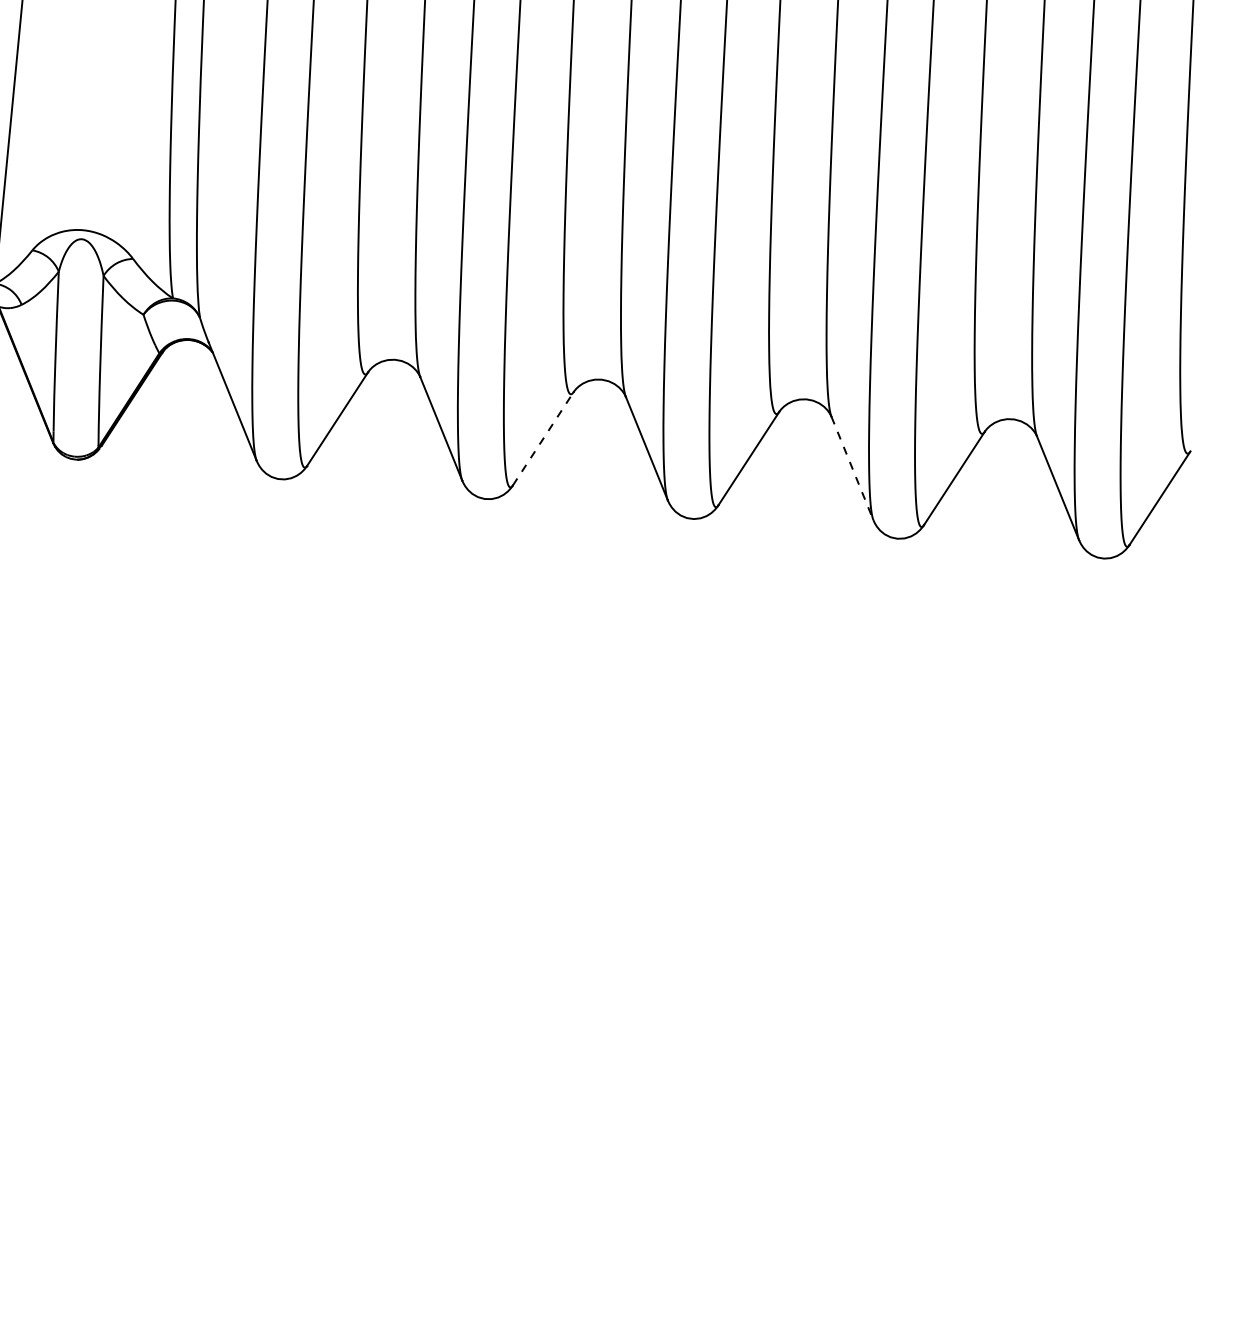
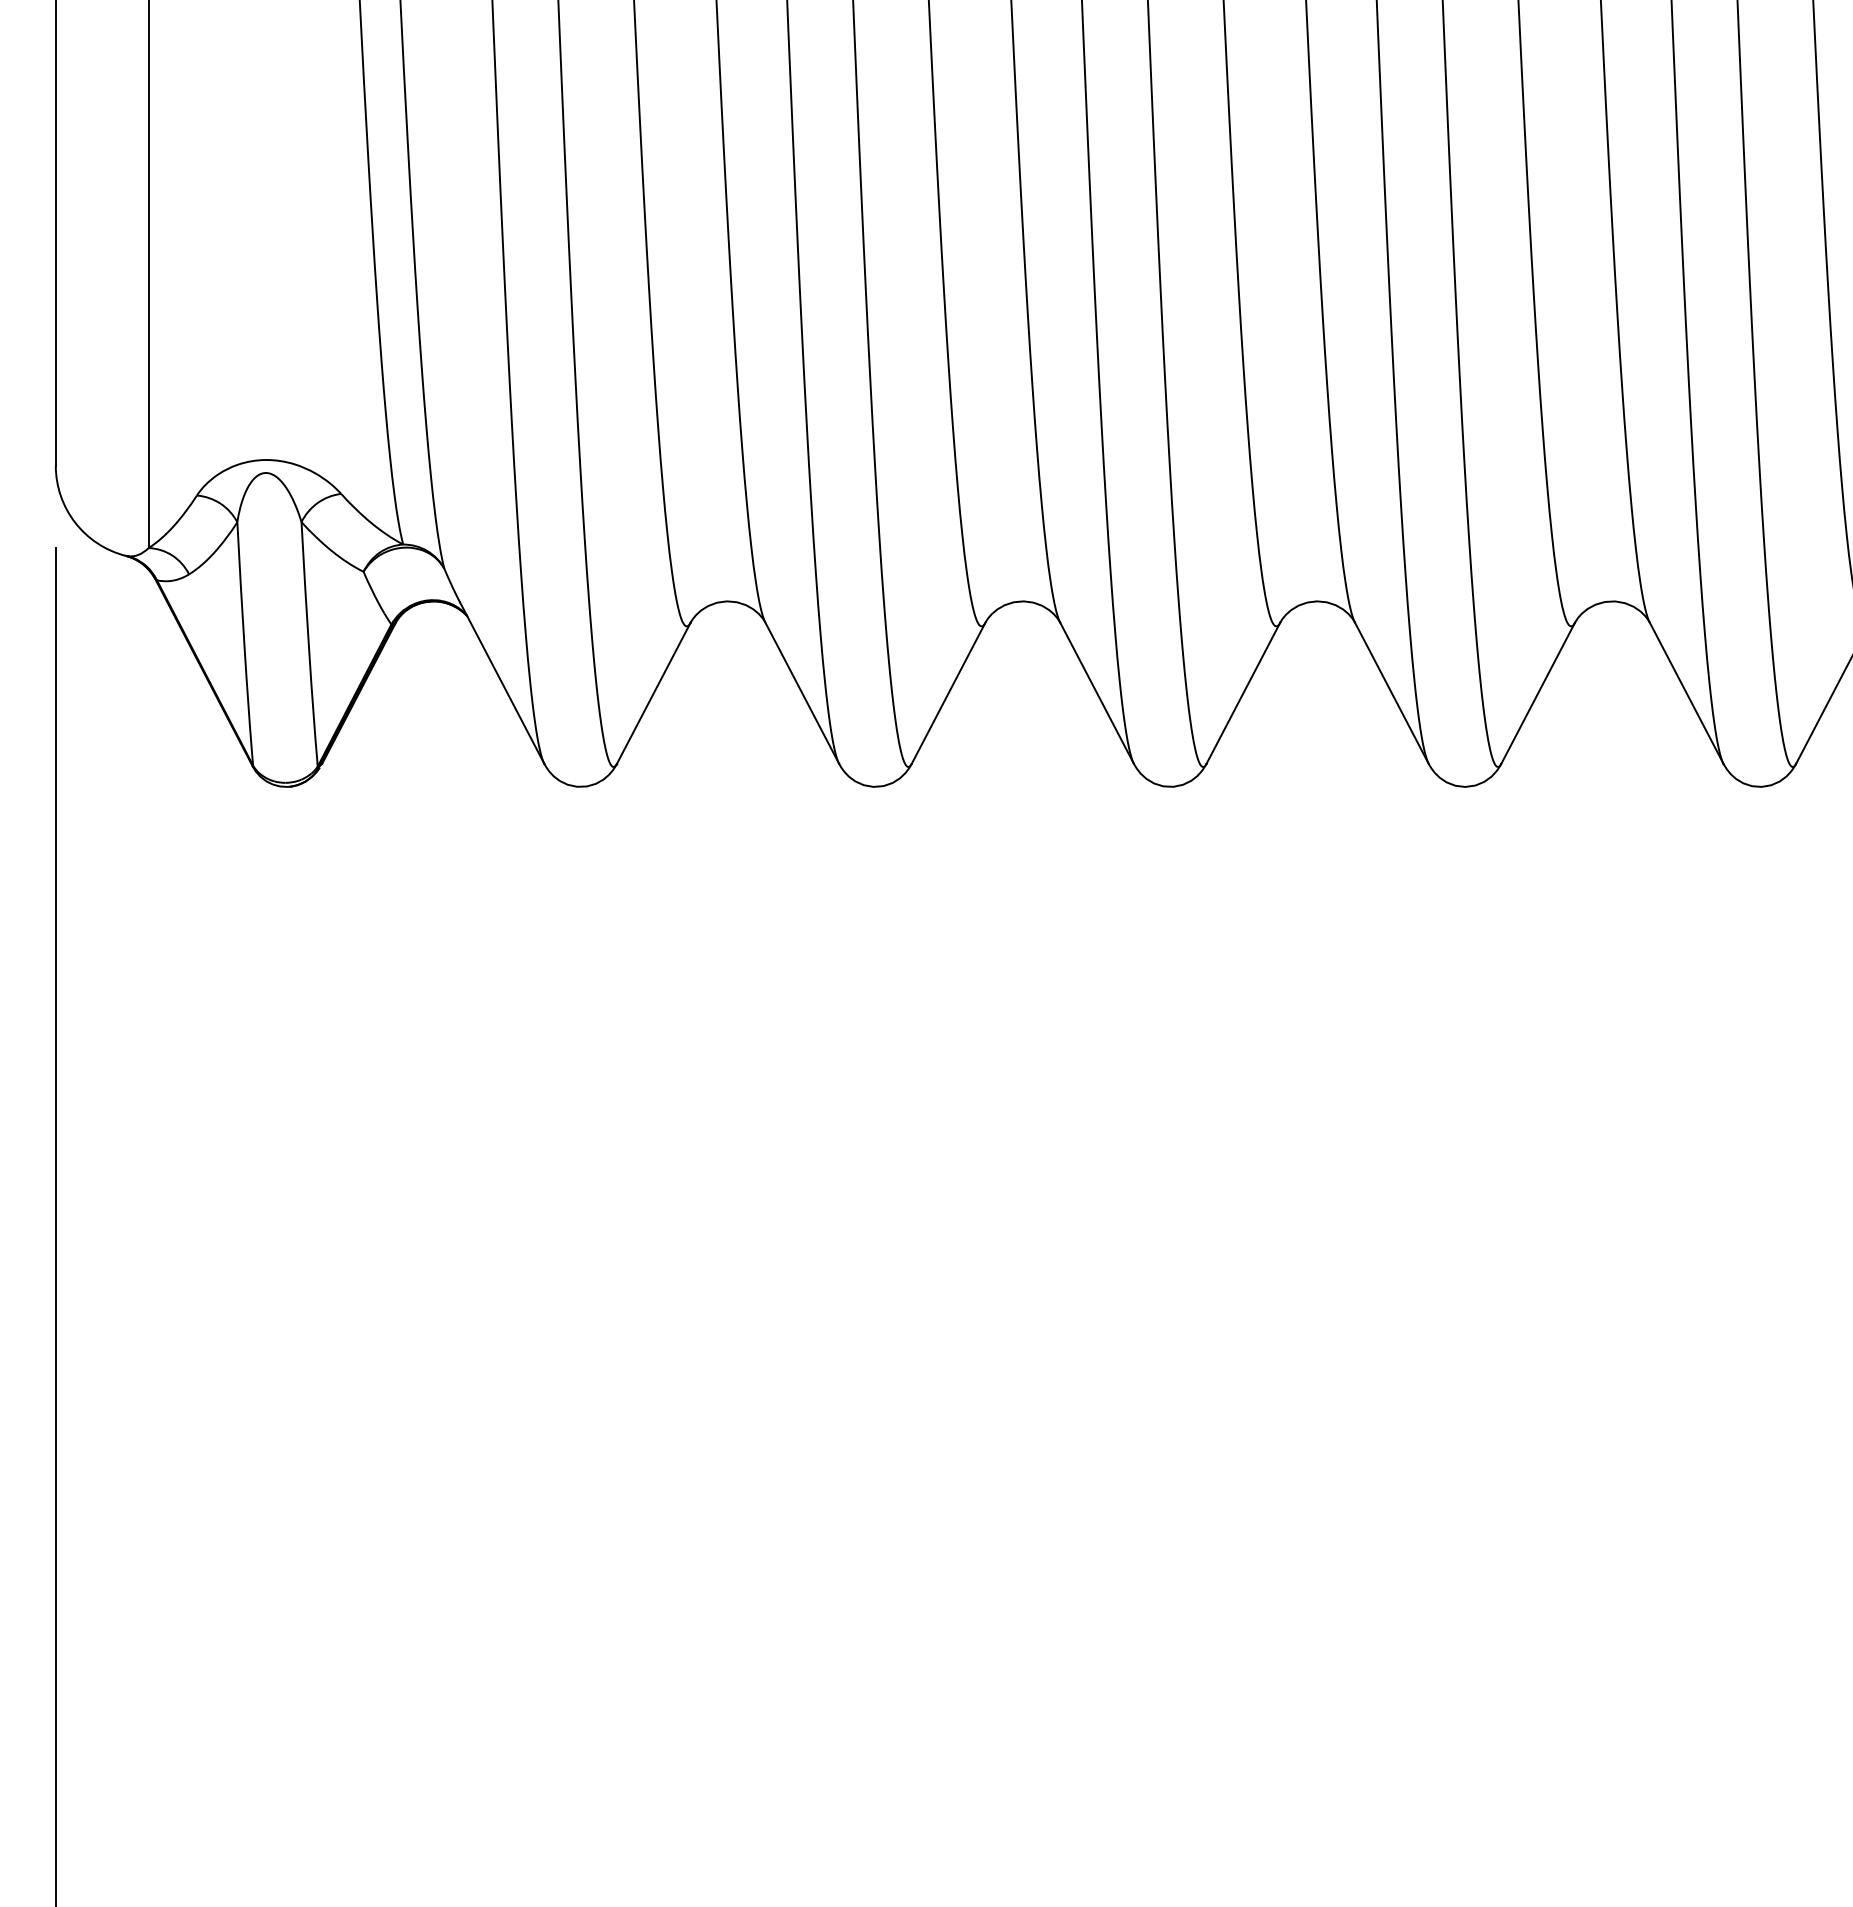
line: (543, 438) -> (948, 693), dashed -> solid
line: (852, 468) -> (1391, 693), dashed -> solid

